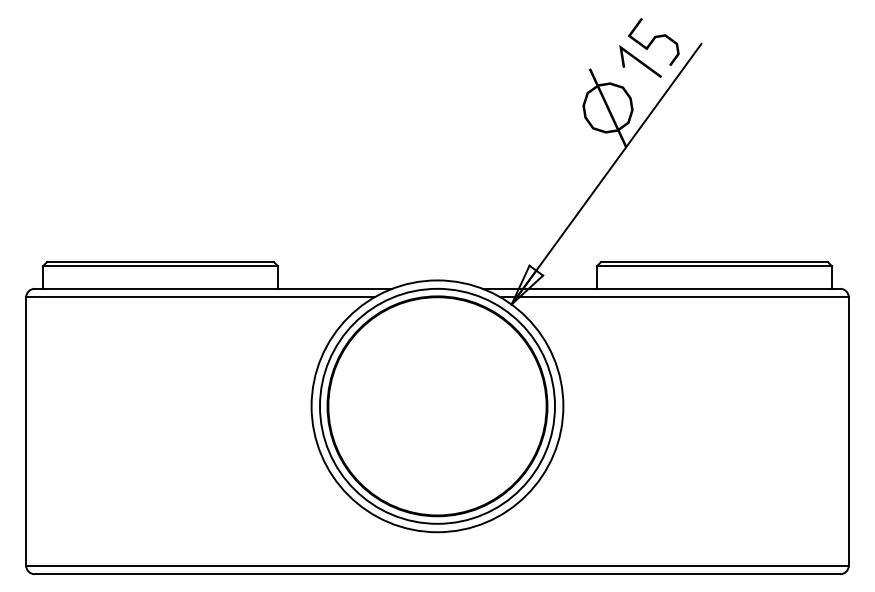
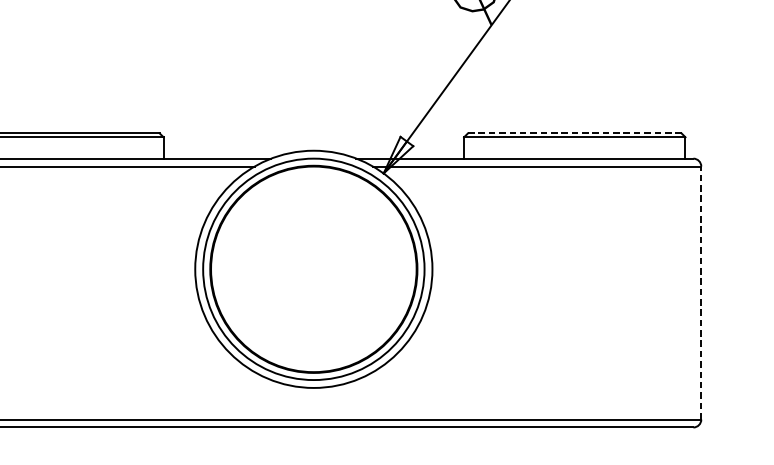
line: (714, 261) -> (574, 132), solid -> dashed
line: (848, 431) -> (701, 293), solid -> dashed

